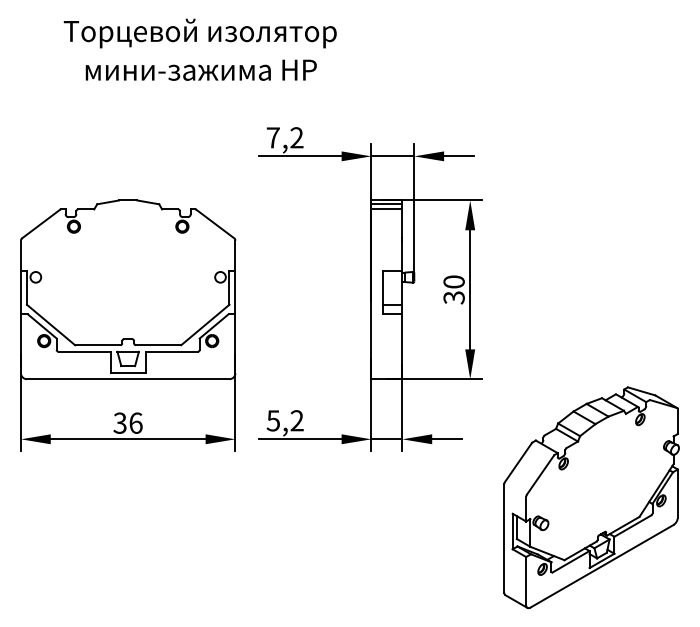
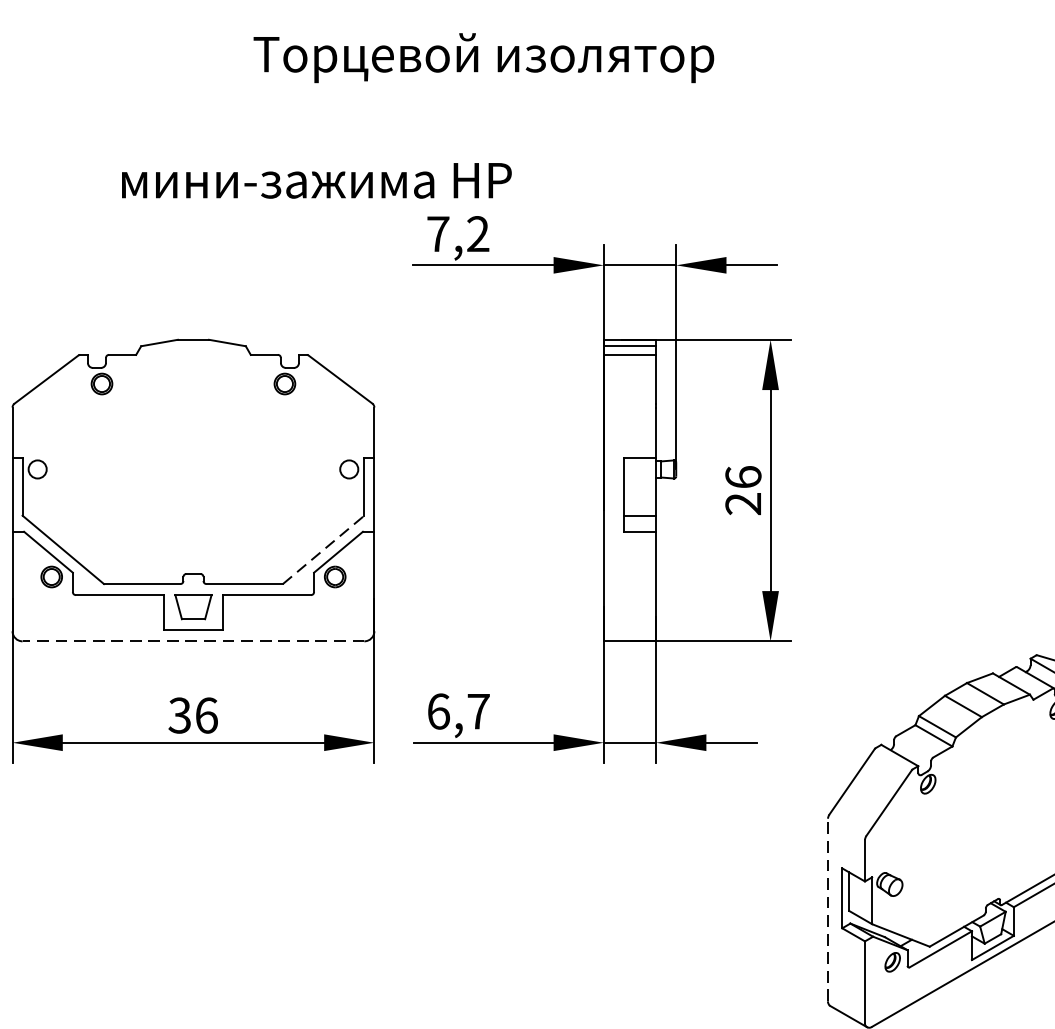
text: (199, 33) -> (482, 58), moved
text: (200, 69) -> (315, 179), moved
text: (453, 289) -> (742, 489), 30 -> 26
line: (205, 324) -> (323, 549), solid -> dashed
line: (127, 379) -> (192, 641), solid -> dashed
text: (284, 420) -> (457, 711), 5,2 -> 6,7
line: (504, 537) -> (828, 908), solid -> dashed

